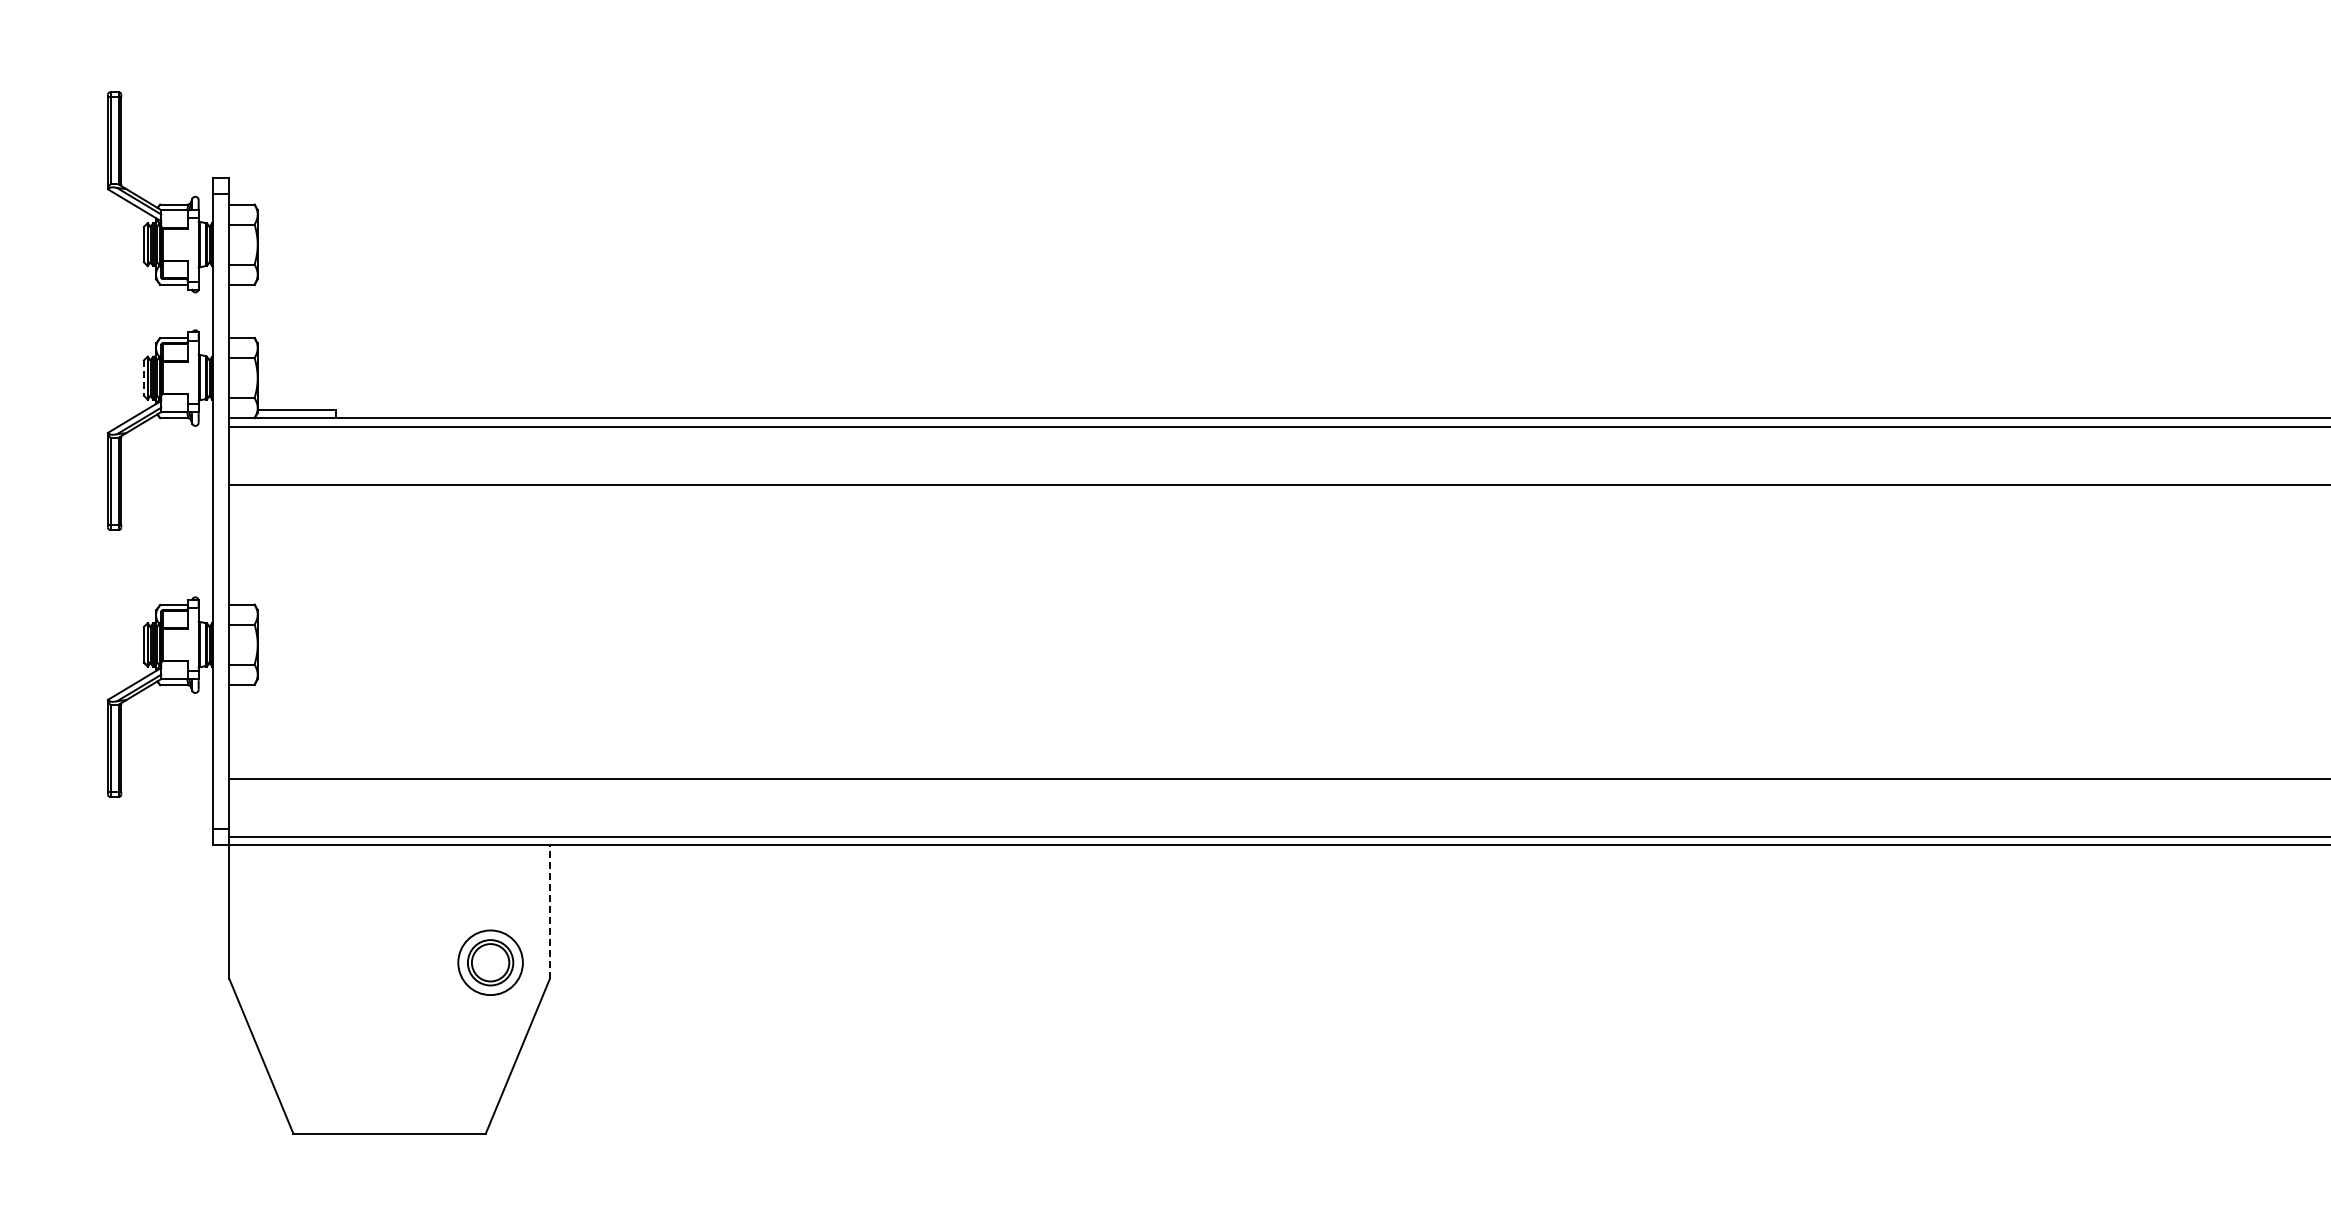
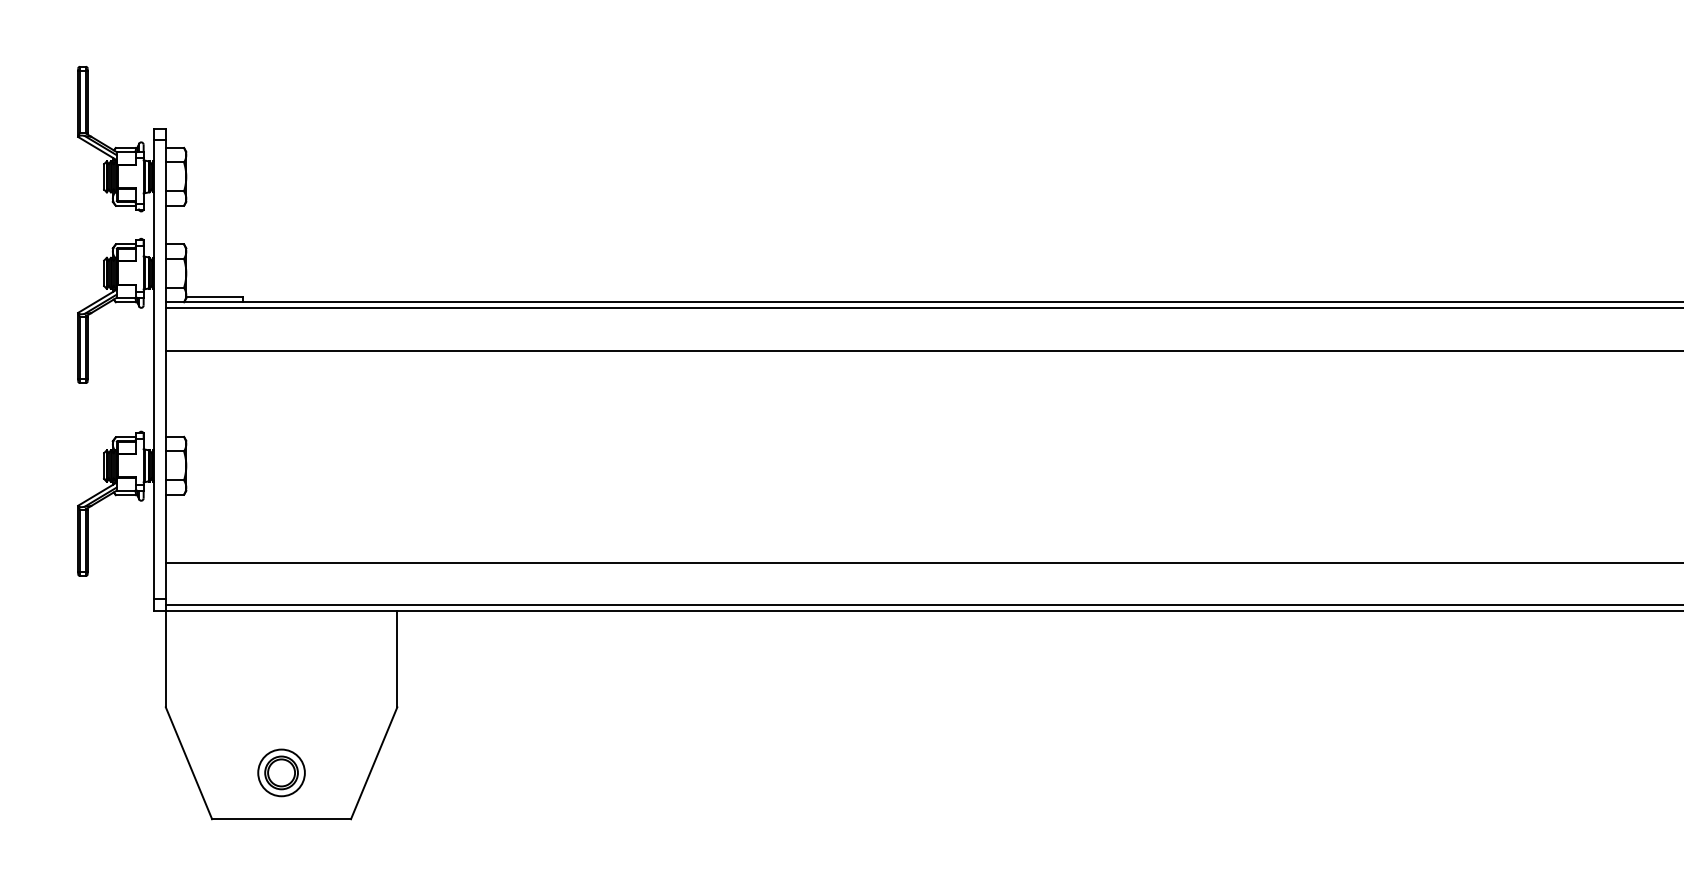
line: (143, 378) -> (103, 273), dashed -> solid
line: (549, 912) -> (397, 659), dashed -> solid
part: (490, 962) -> (281, 772), moved

